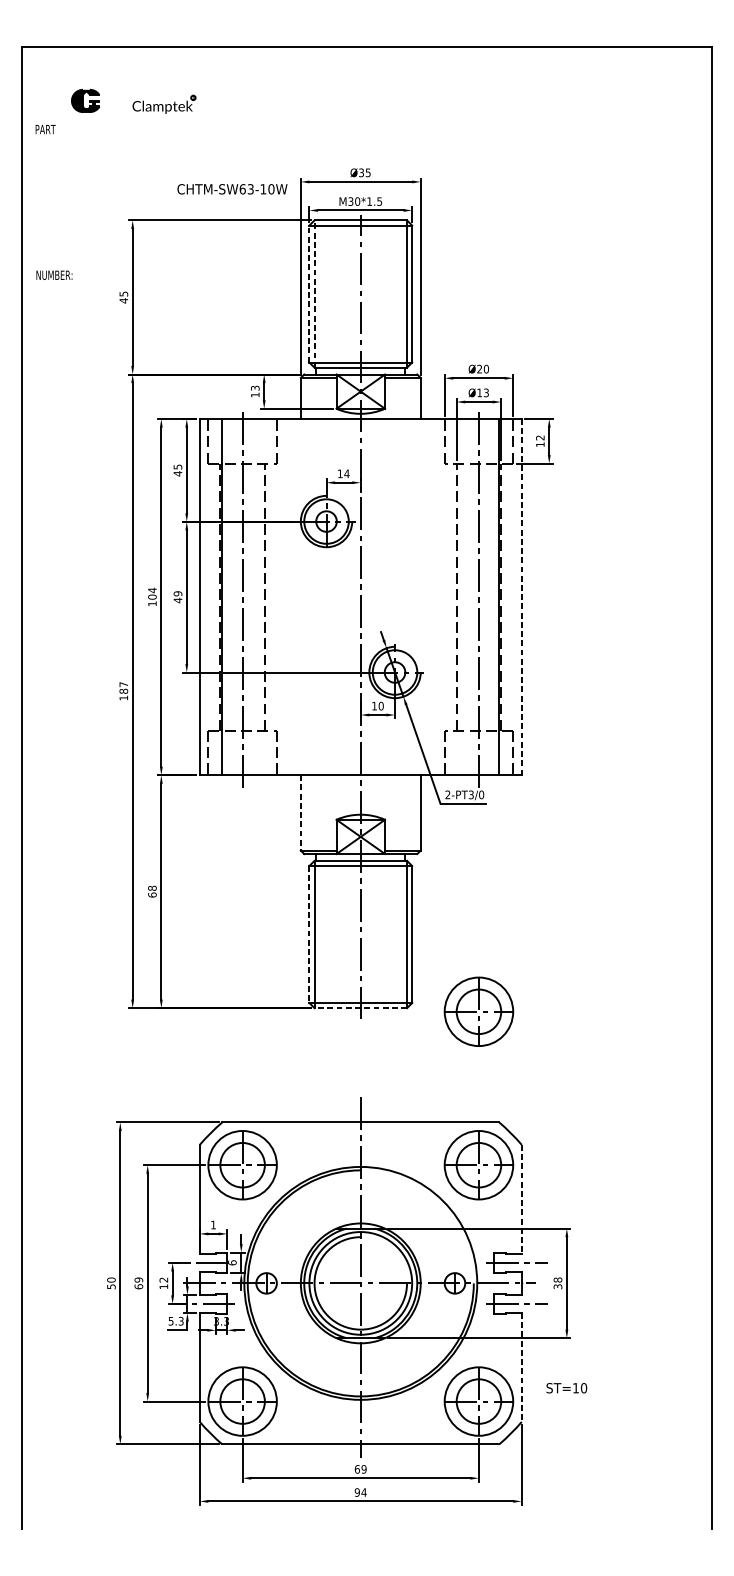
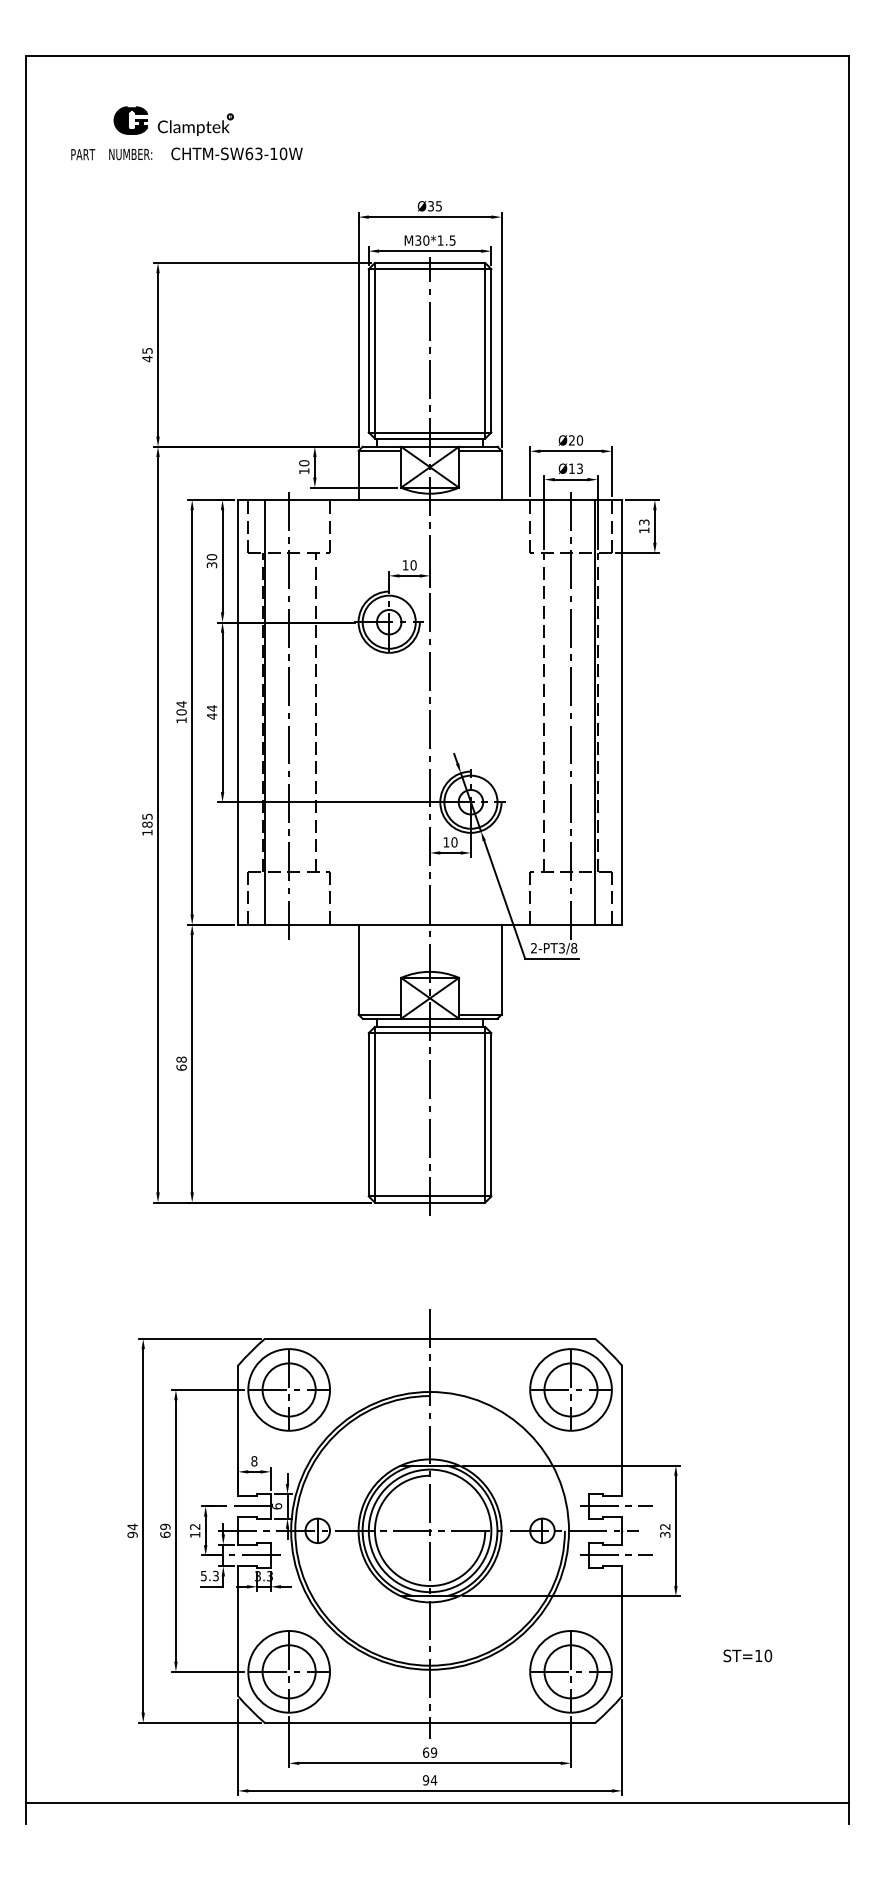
part: (85, 100) -> (130, 120), moved
text: (45, 129) -> (83, 154), moved
text: (232, 188) -> (236, 153), moved
text: (54, 275) -> (130, 154), moved
line: (309, 293) -> (368, 350), dashed -> solid
line: (314, 293) -> (374, 350), dashed -> solid
text: (255, 388) -> (304, 463), 13 -> 10
text: (540, 437) -> (644, 522), 12 -> 13
text: (177, 470) -> (211, 561), 45 -> 30
text: (346, 474) -> (413, 565), 14 -> 10
text: (177, 593) -> (211, 708), 49 -> 44
line: (522, 597) -> (622, 712), dashed -> solid
text: (123, 684) -> (147, 816), 187 -> 185
text: (481, 795) -> (574, 948), 2-PT3/0 -> 2-PT3/8
line: (300, 812) -> (358, 969), dashed -> solid
line: (309, 934) -> (368, 1114), dashed -> solid
line: (360, 1008) -> (429, 1202), dashed -> solid
part: (478, 1011) -> (570, 1206), removed
line: (522, 1199) -> (622, 1430), dashed -> solid
text: (213, 1225) -> (254, 1461), 1 -> 8
text: (558, 1279) -> (665, 1526), 38 -> 32
text: (111, 1283) -> (132, 1530), 50 -> 94
line: (522, 1367) -> (622, 1631), dashed -> solid
text: (566, 1387) -> (747, 1655), moved
line: (367, 1511) -> (437, 1803), added

